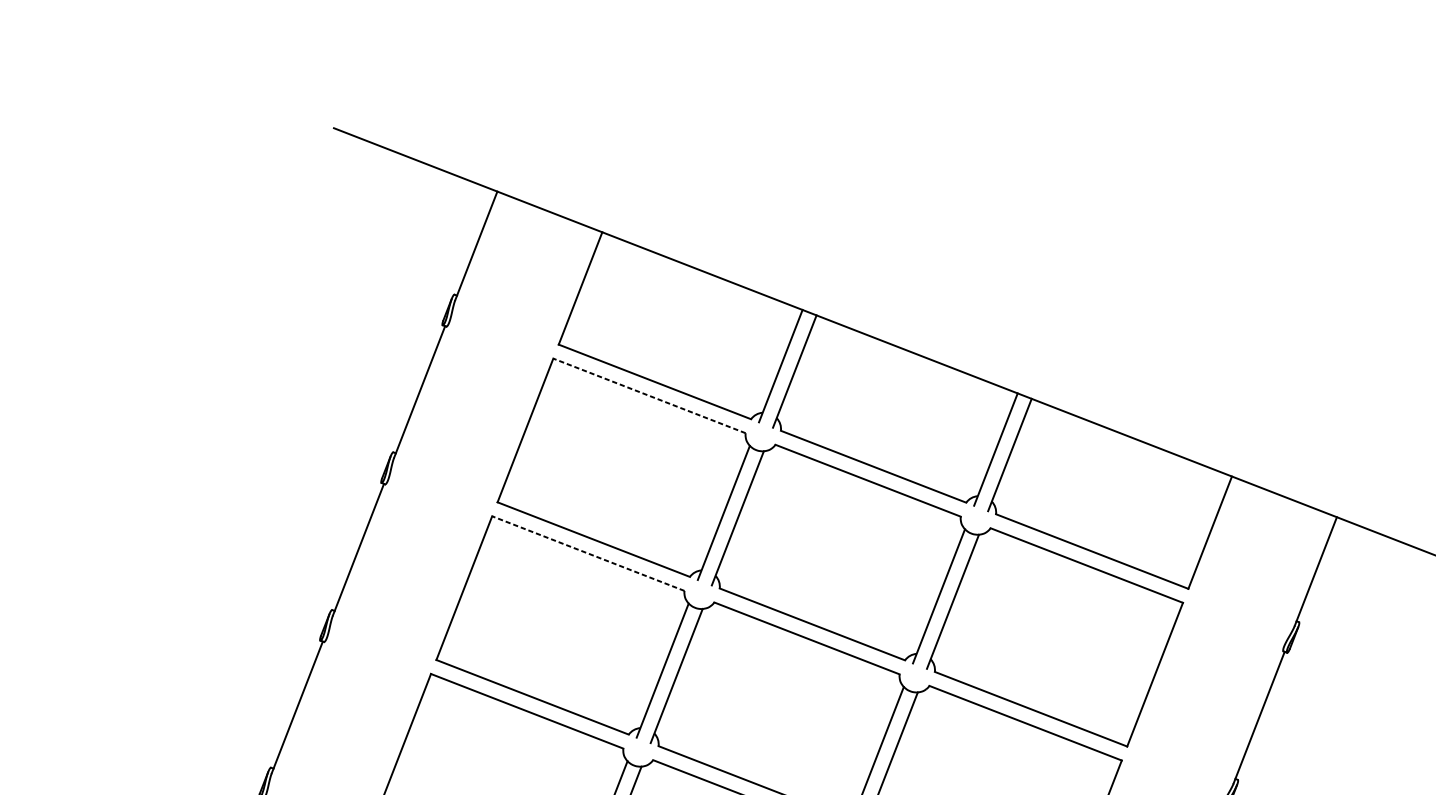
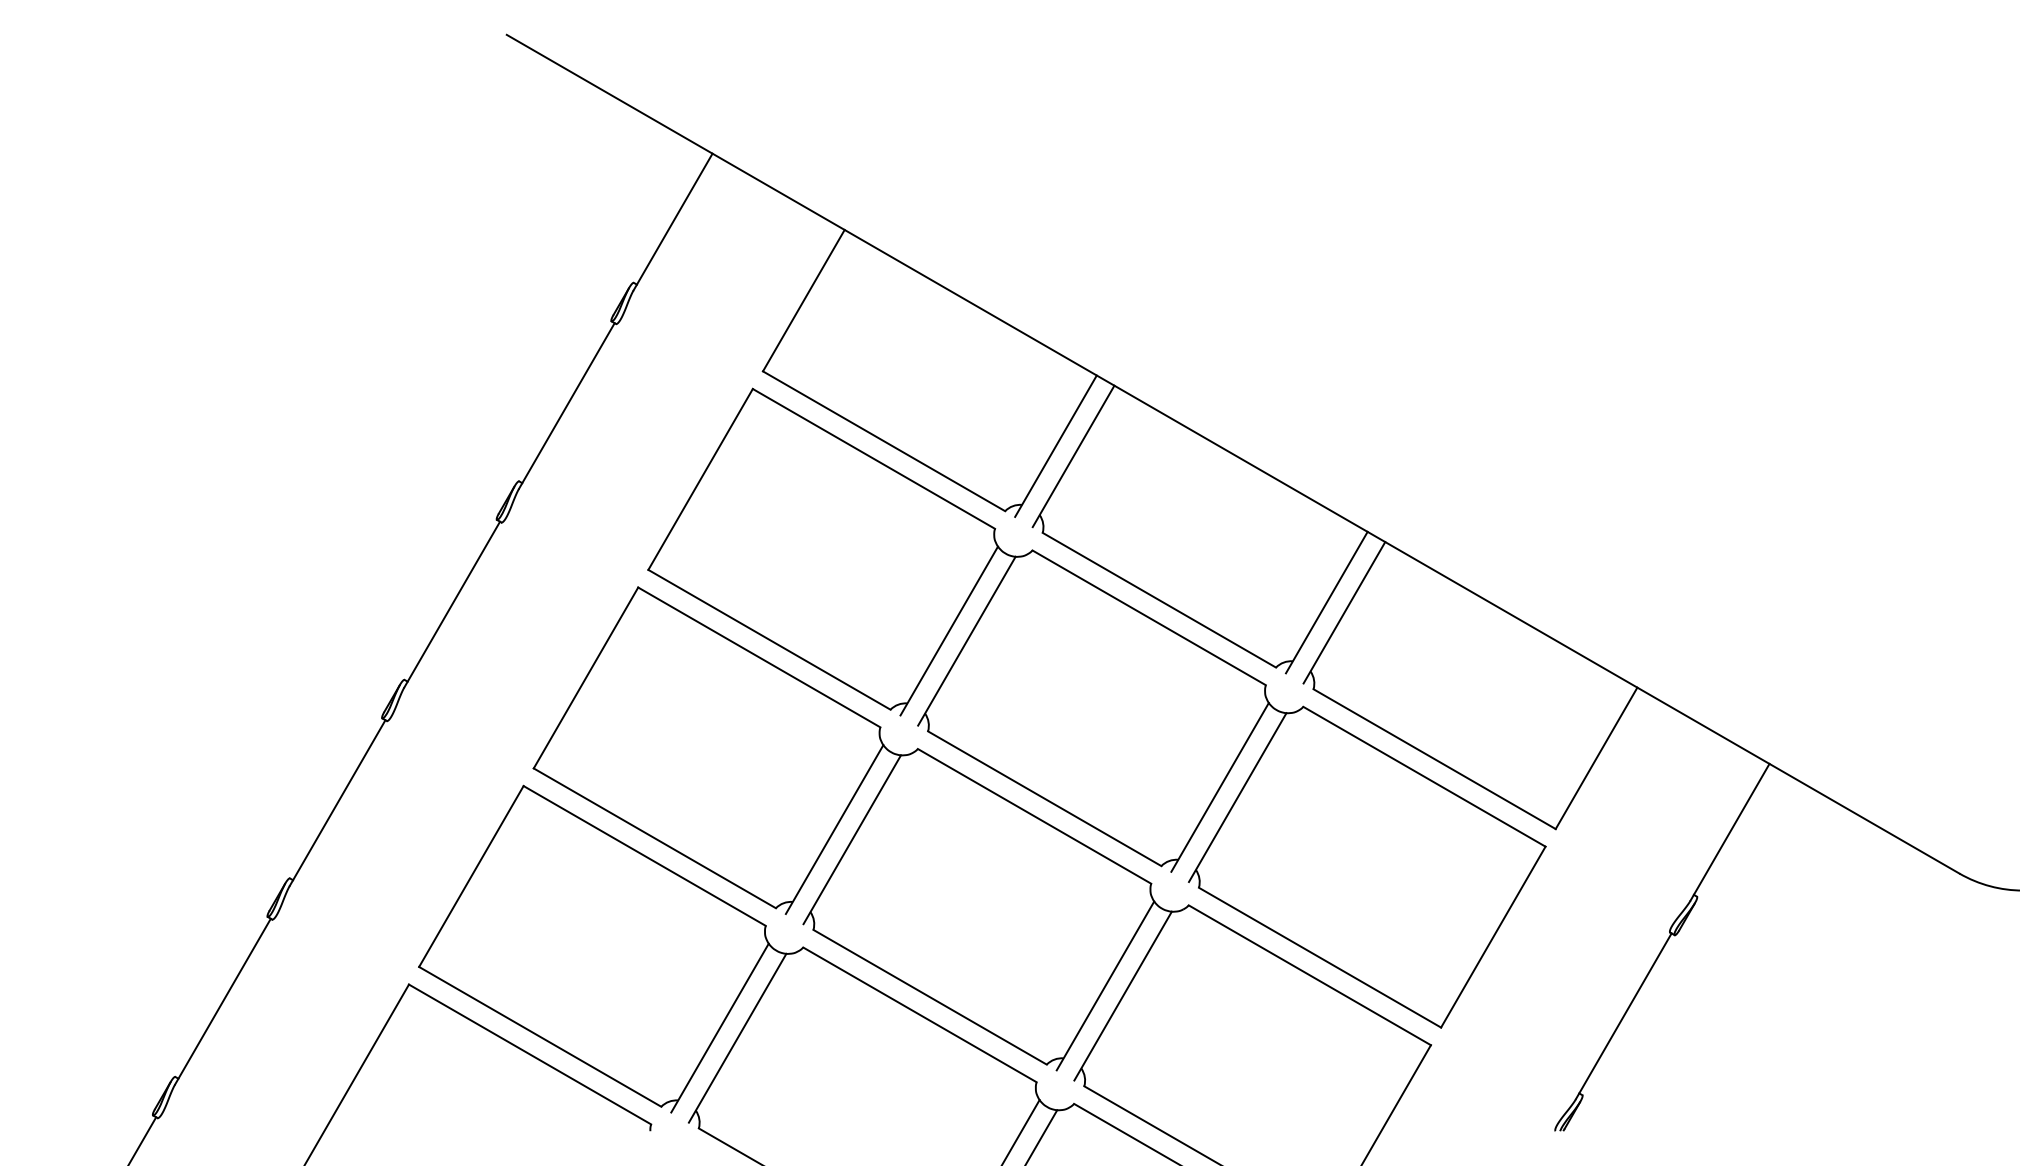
line: (649, 395) -> (873, 458), dashed -> solid
line: (588, 553) -> (759, 657), dashed -> solid

